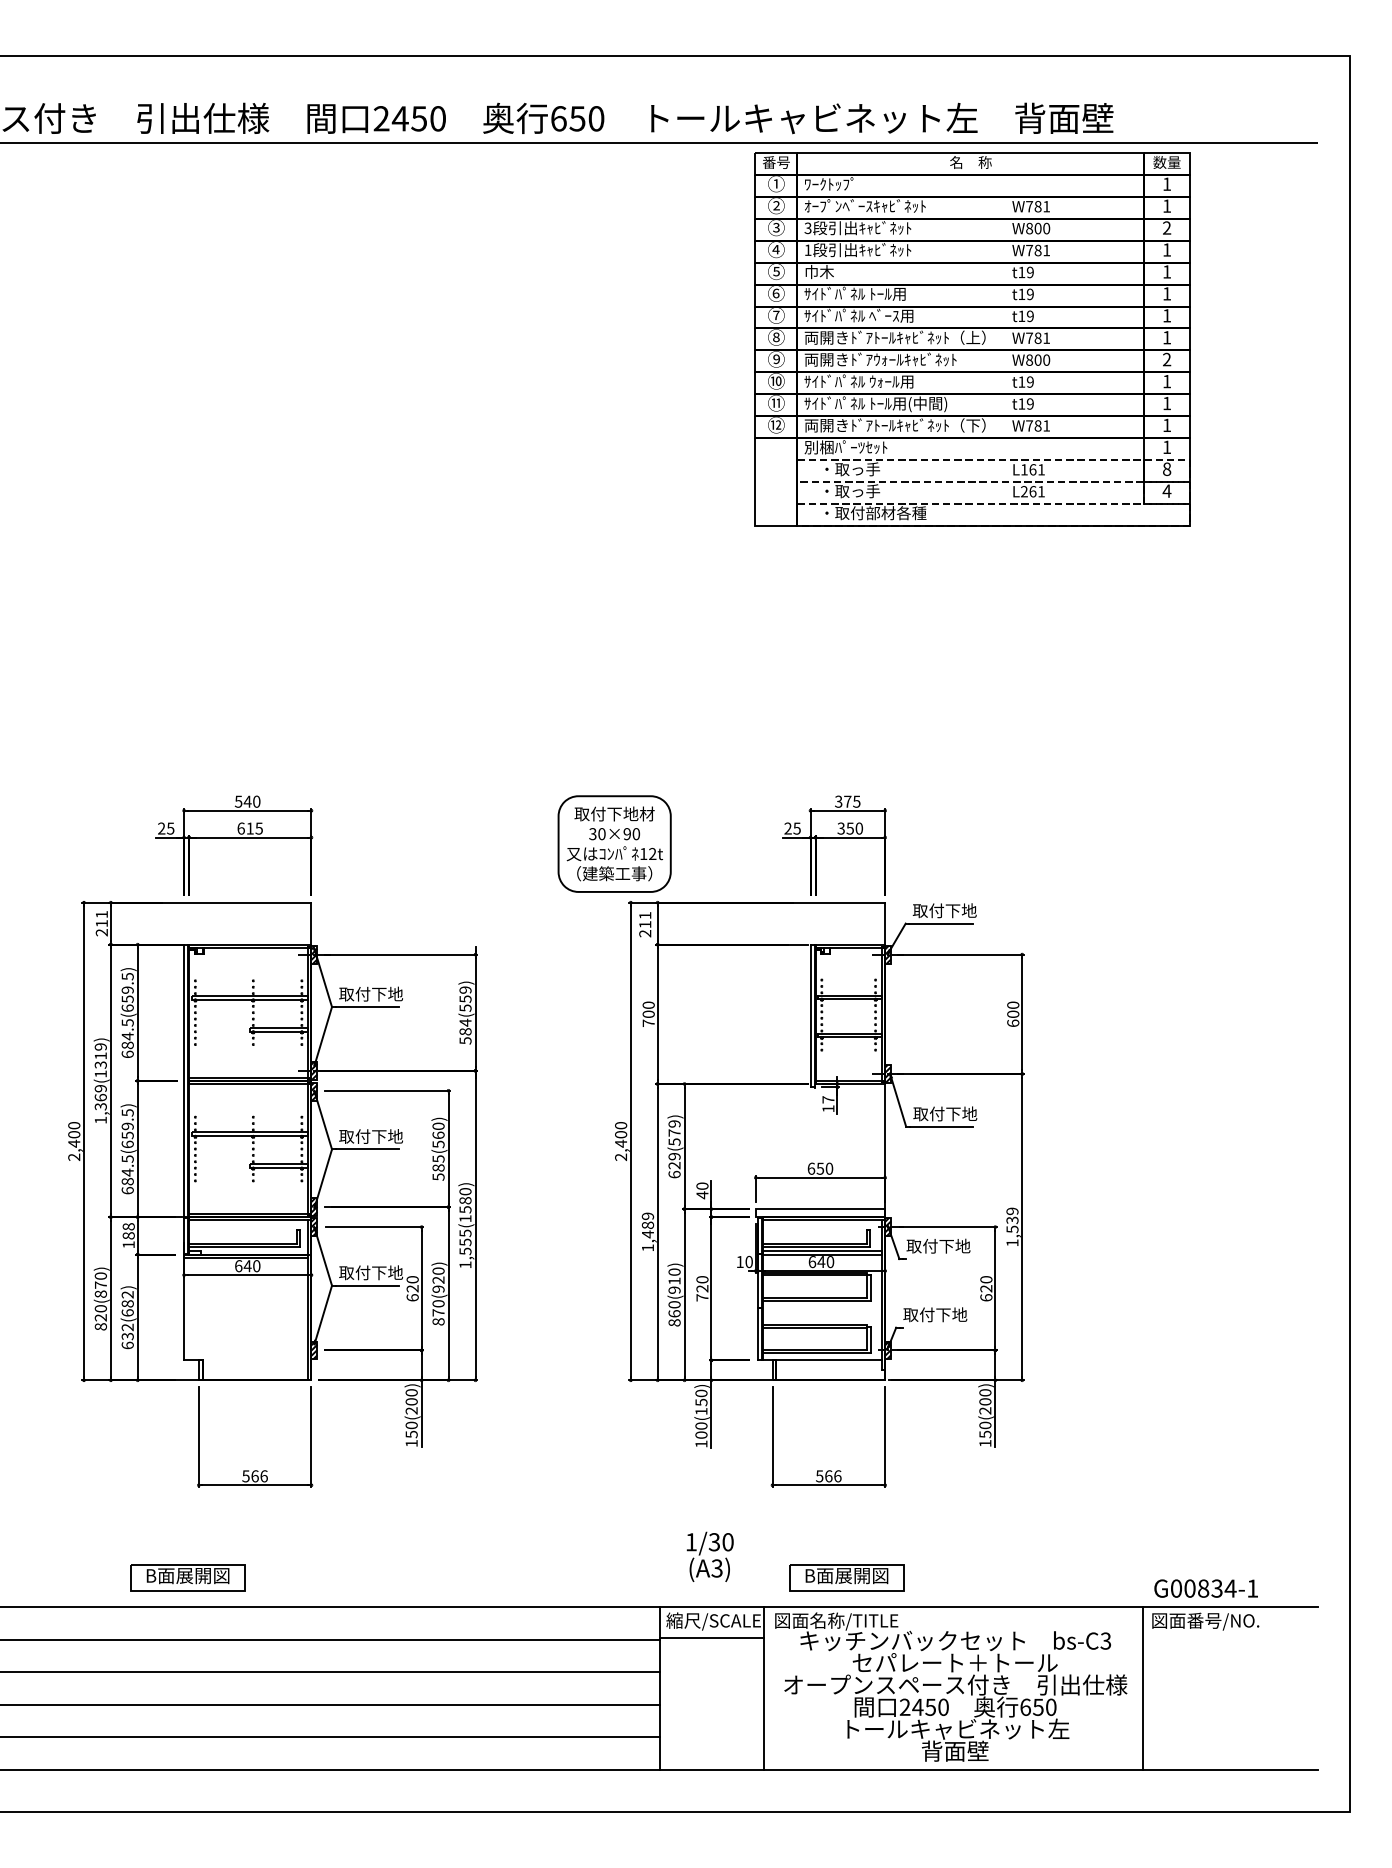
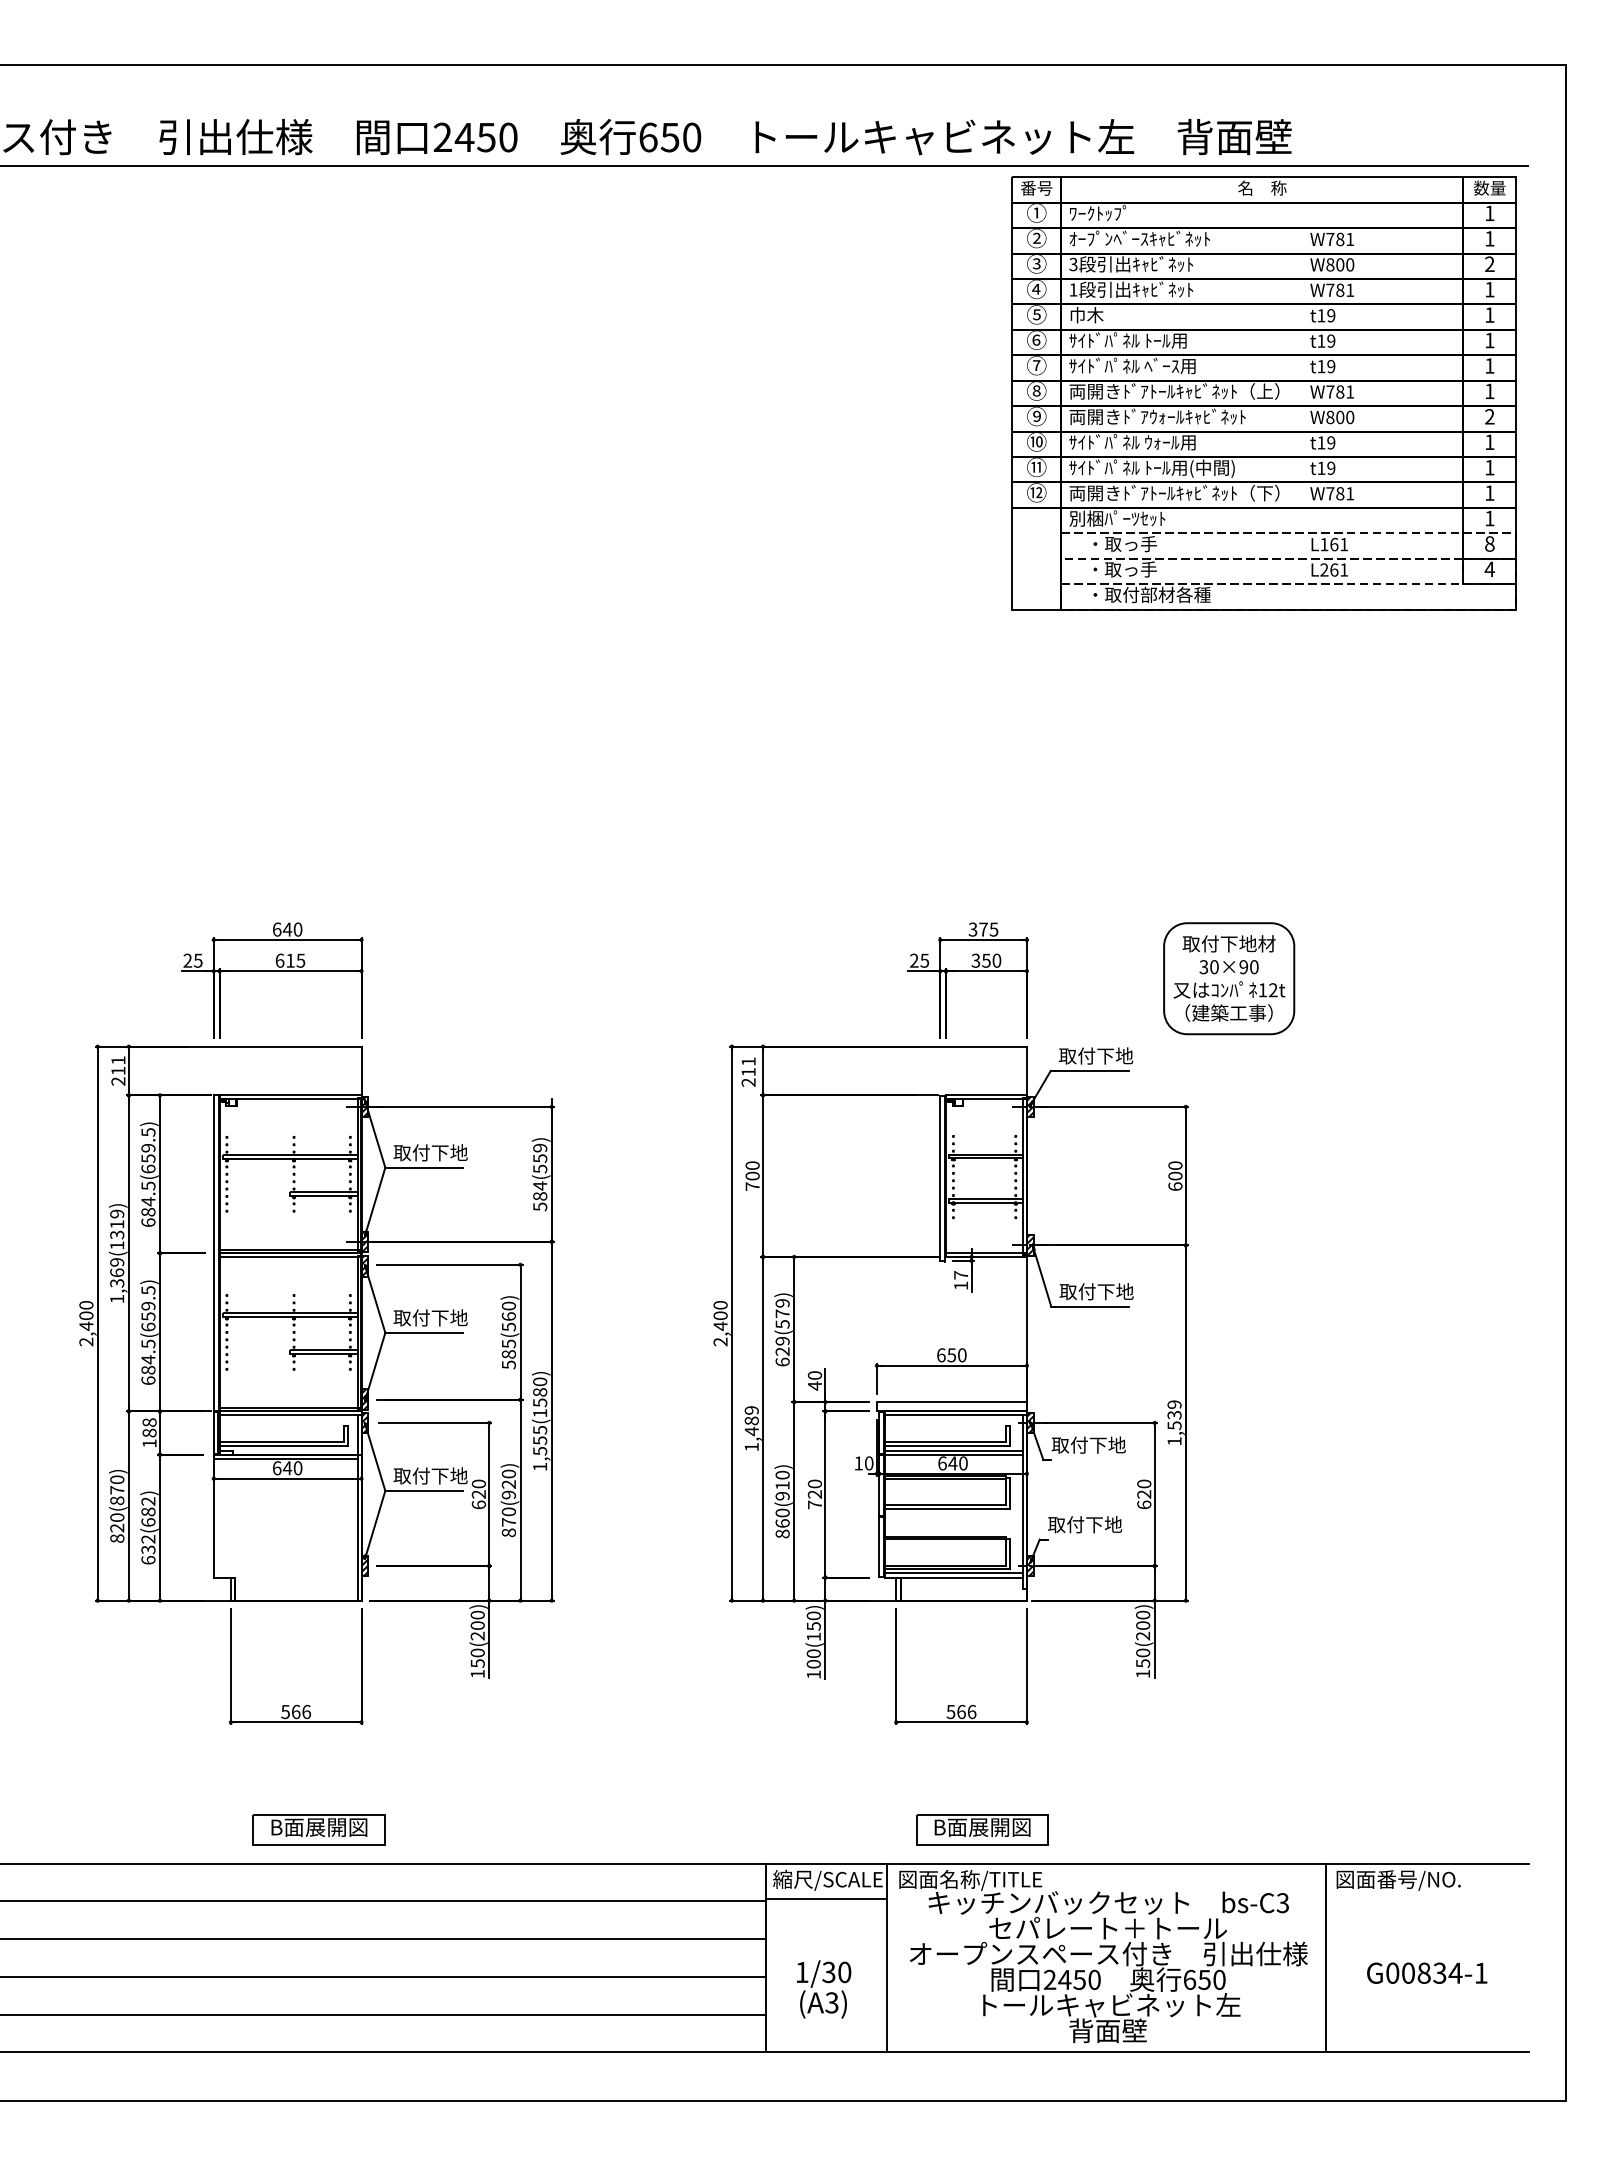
part: (971, 339) -> (1263, 393), moved
text: (238, 801) -> (276, 929), 540 -> 640
part: (614, 843) -> (1229, 978), moved
line: (821, 1356) -> (953, 1573), added
text: (710, 1556) -> (824, 1989), moved
part: (187, 1577) -> (318, 1829), moved
text: (1206, 1587) -> (1427, 1972), moved

